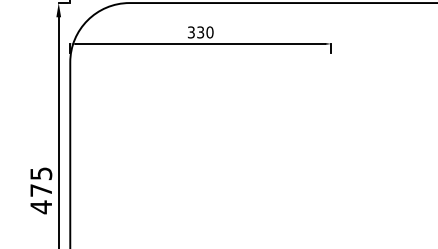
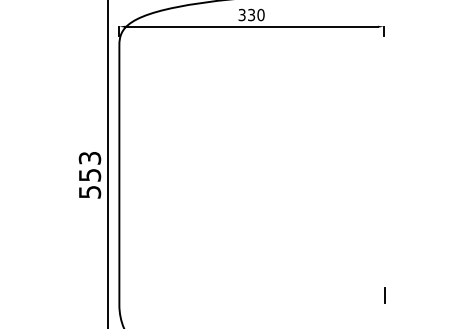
text: (40, 190) -> (89, 175), 475 -> 553

